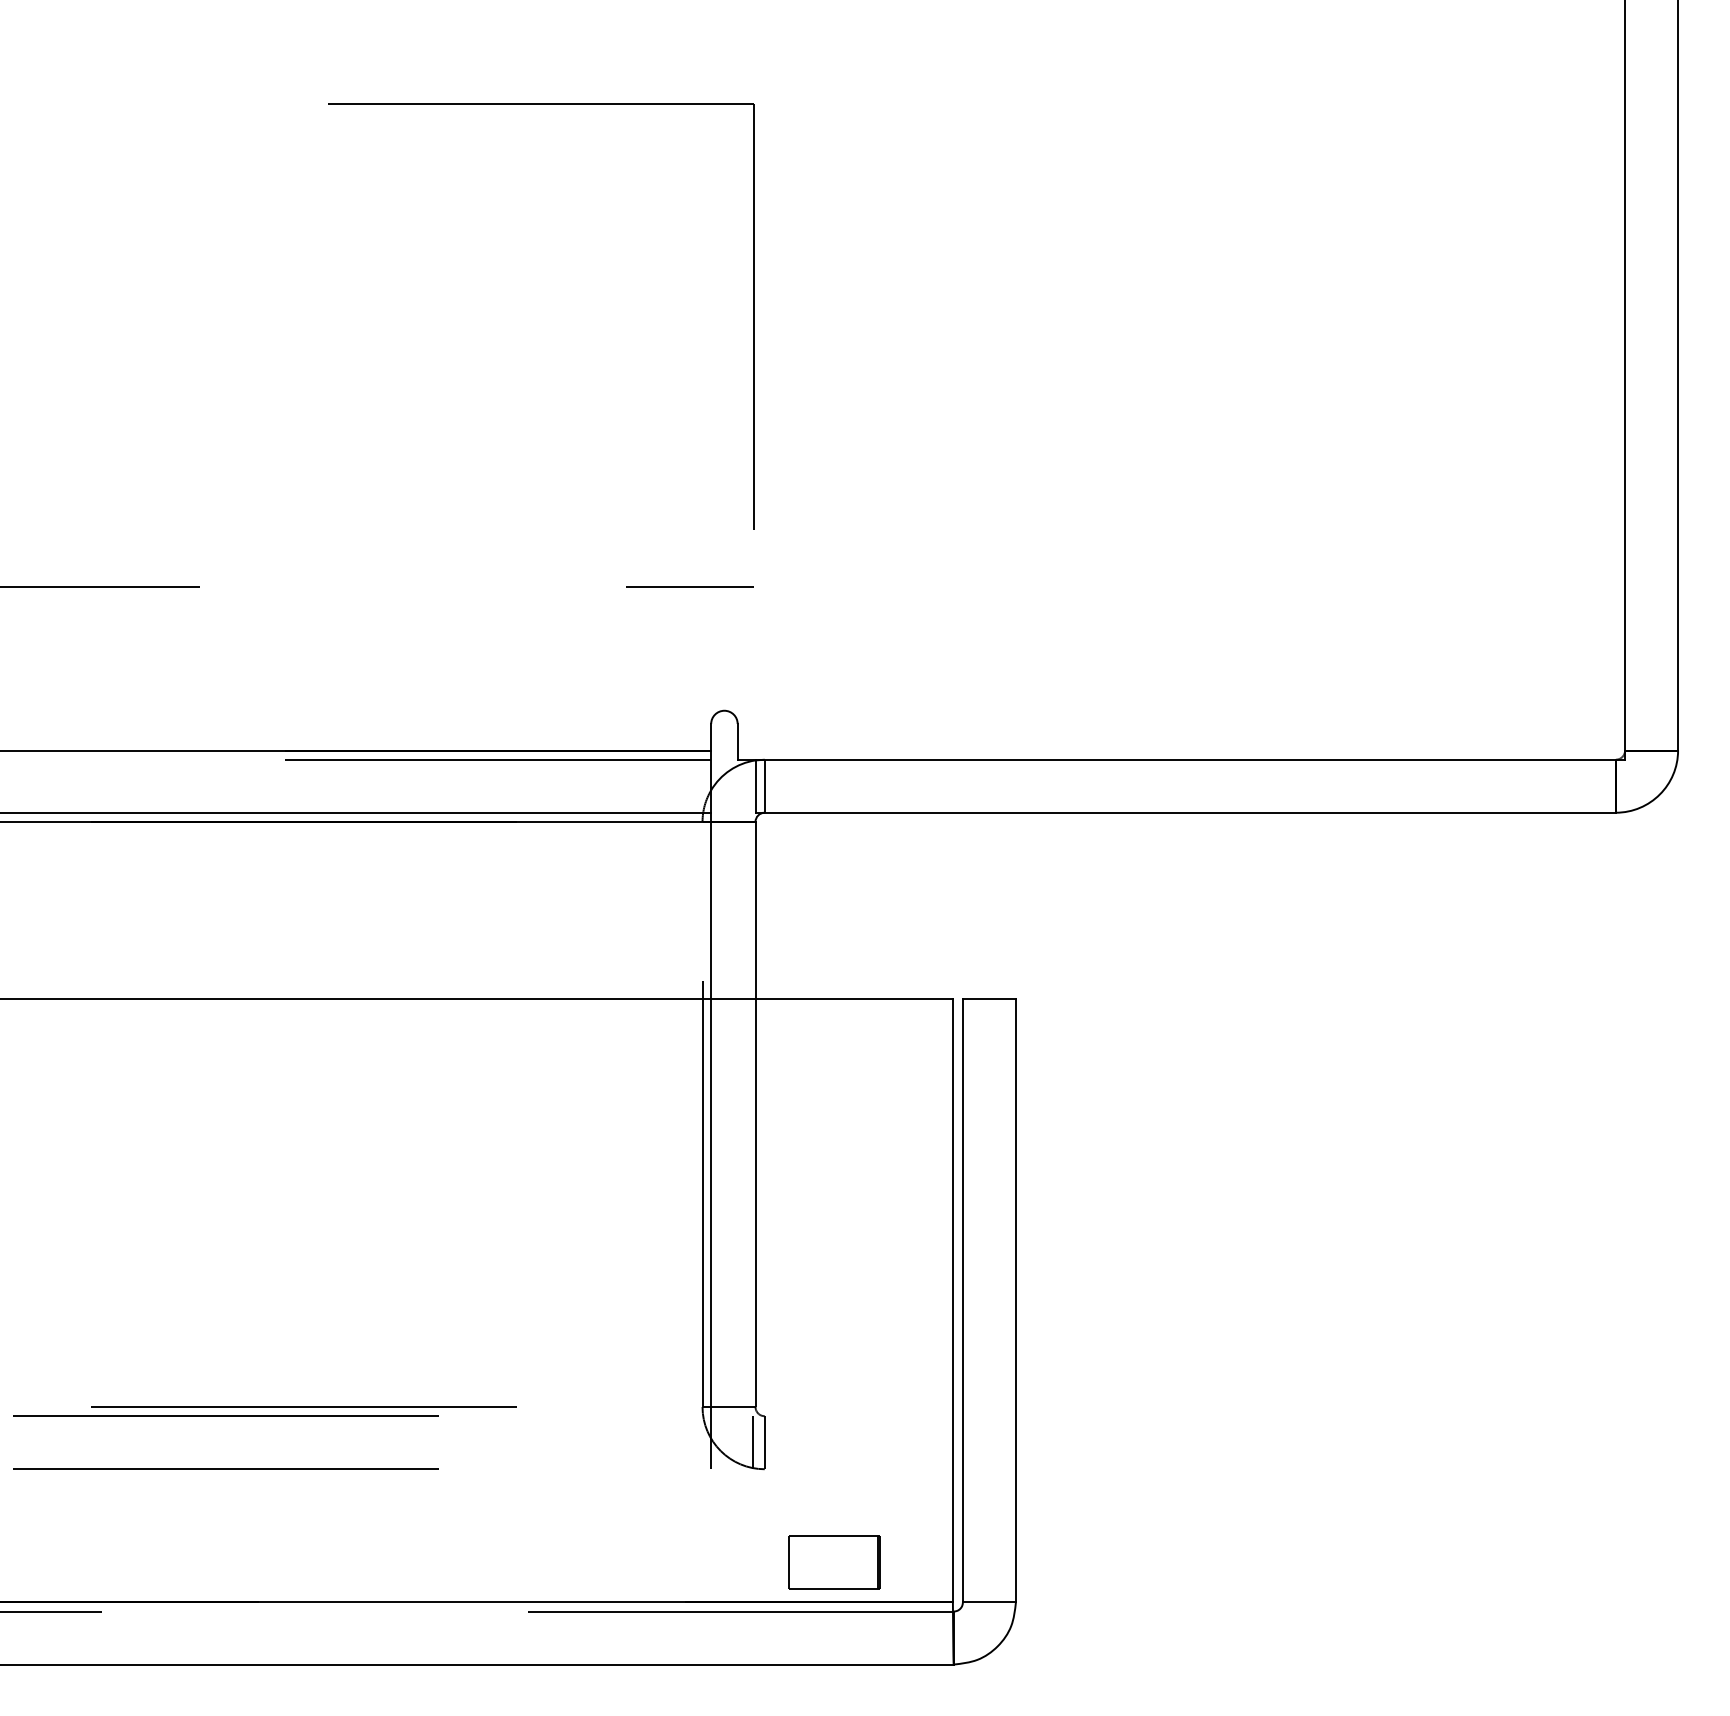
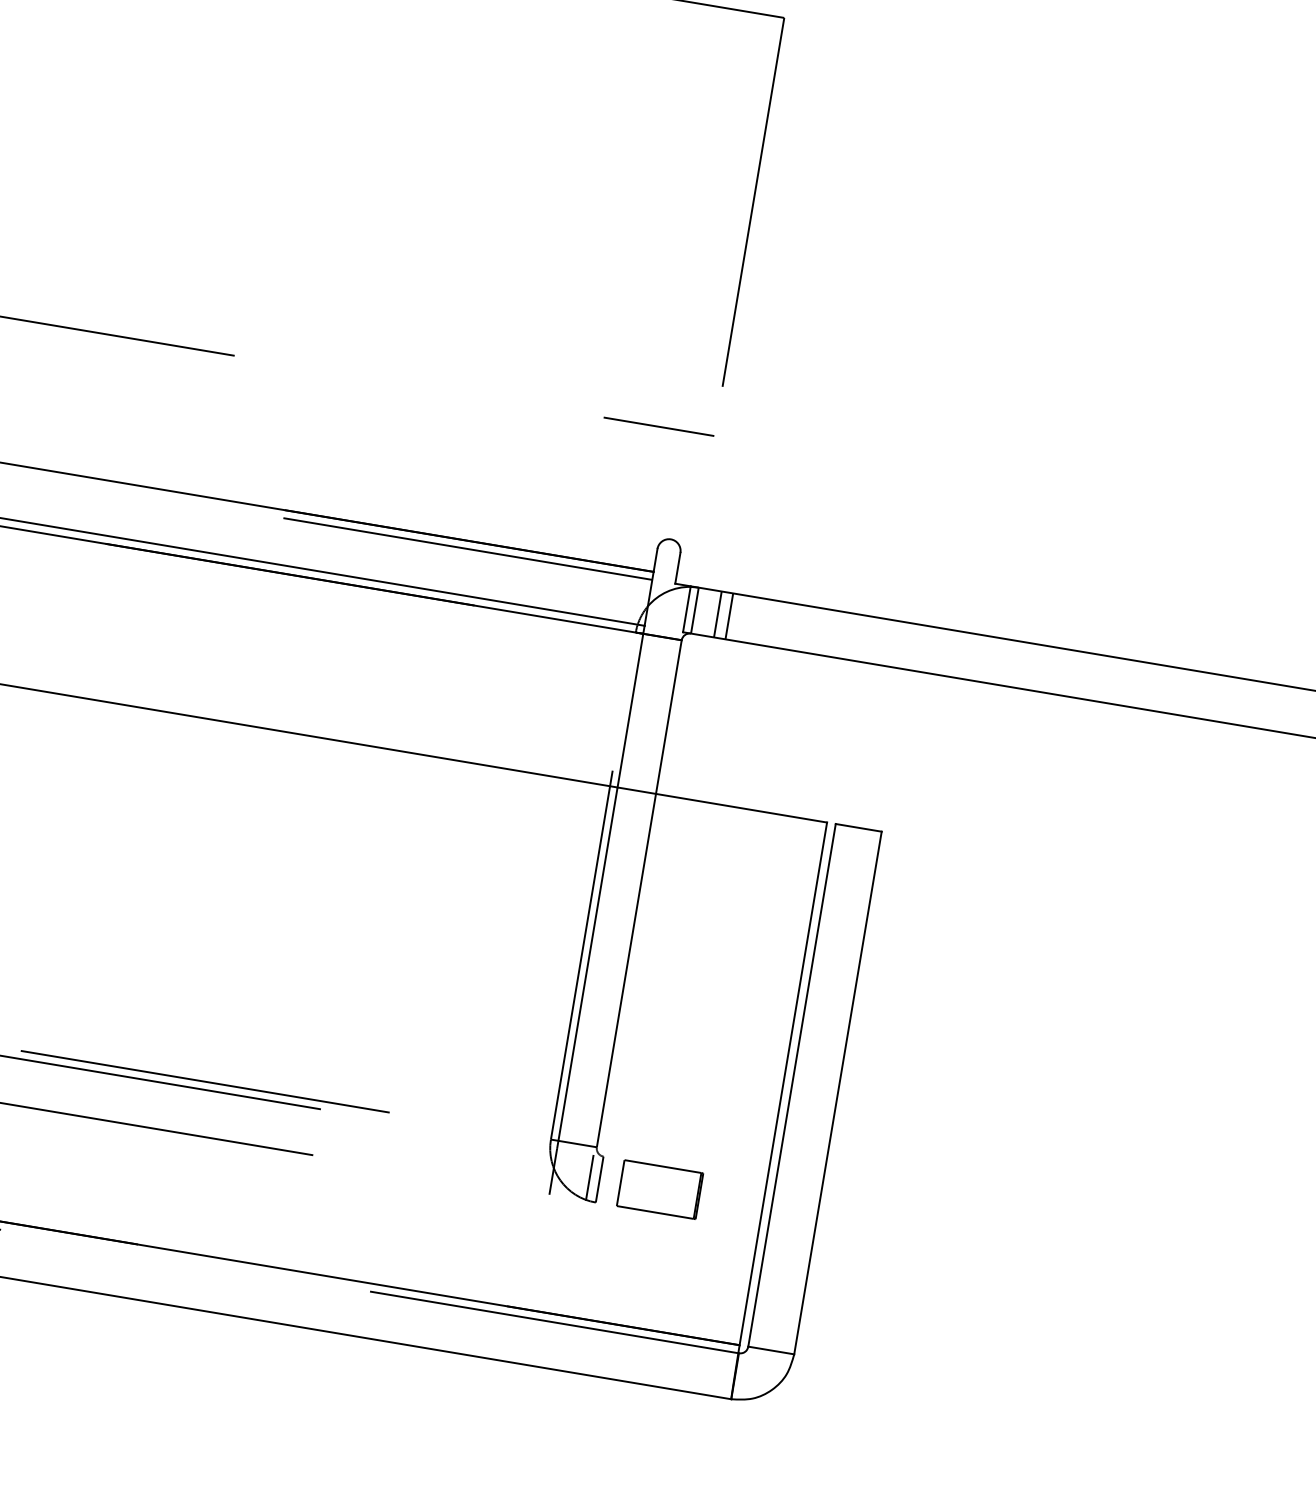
line: (791, 785) -> (718, 613), added
line: (804, 785) -> (729, 615), added
part: (834, 1562) -> (660, 1189), moved

